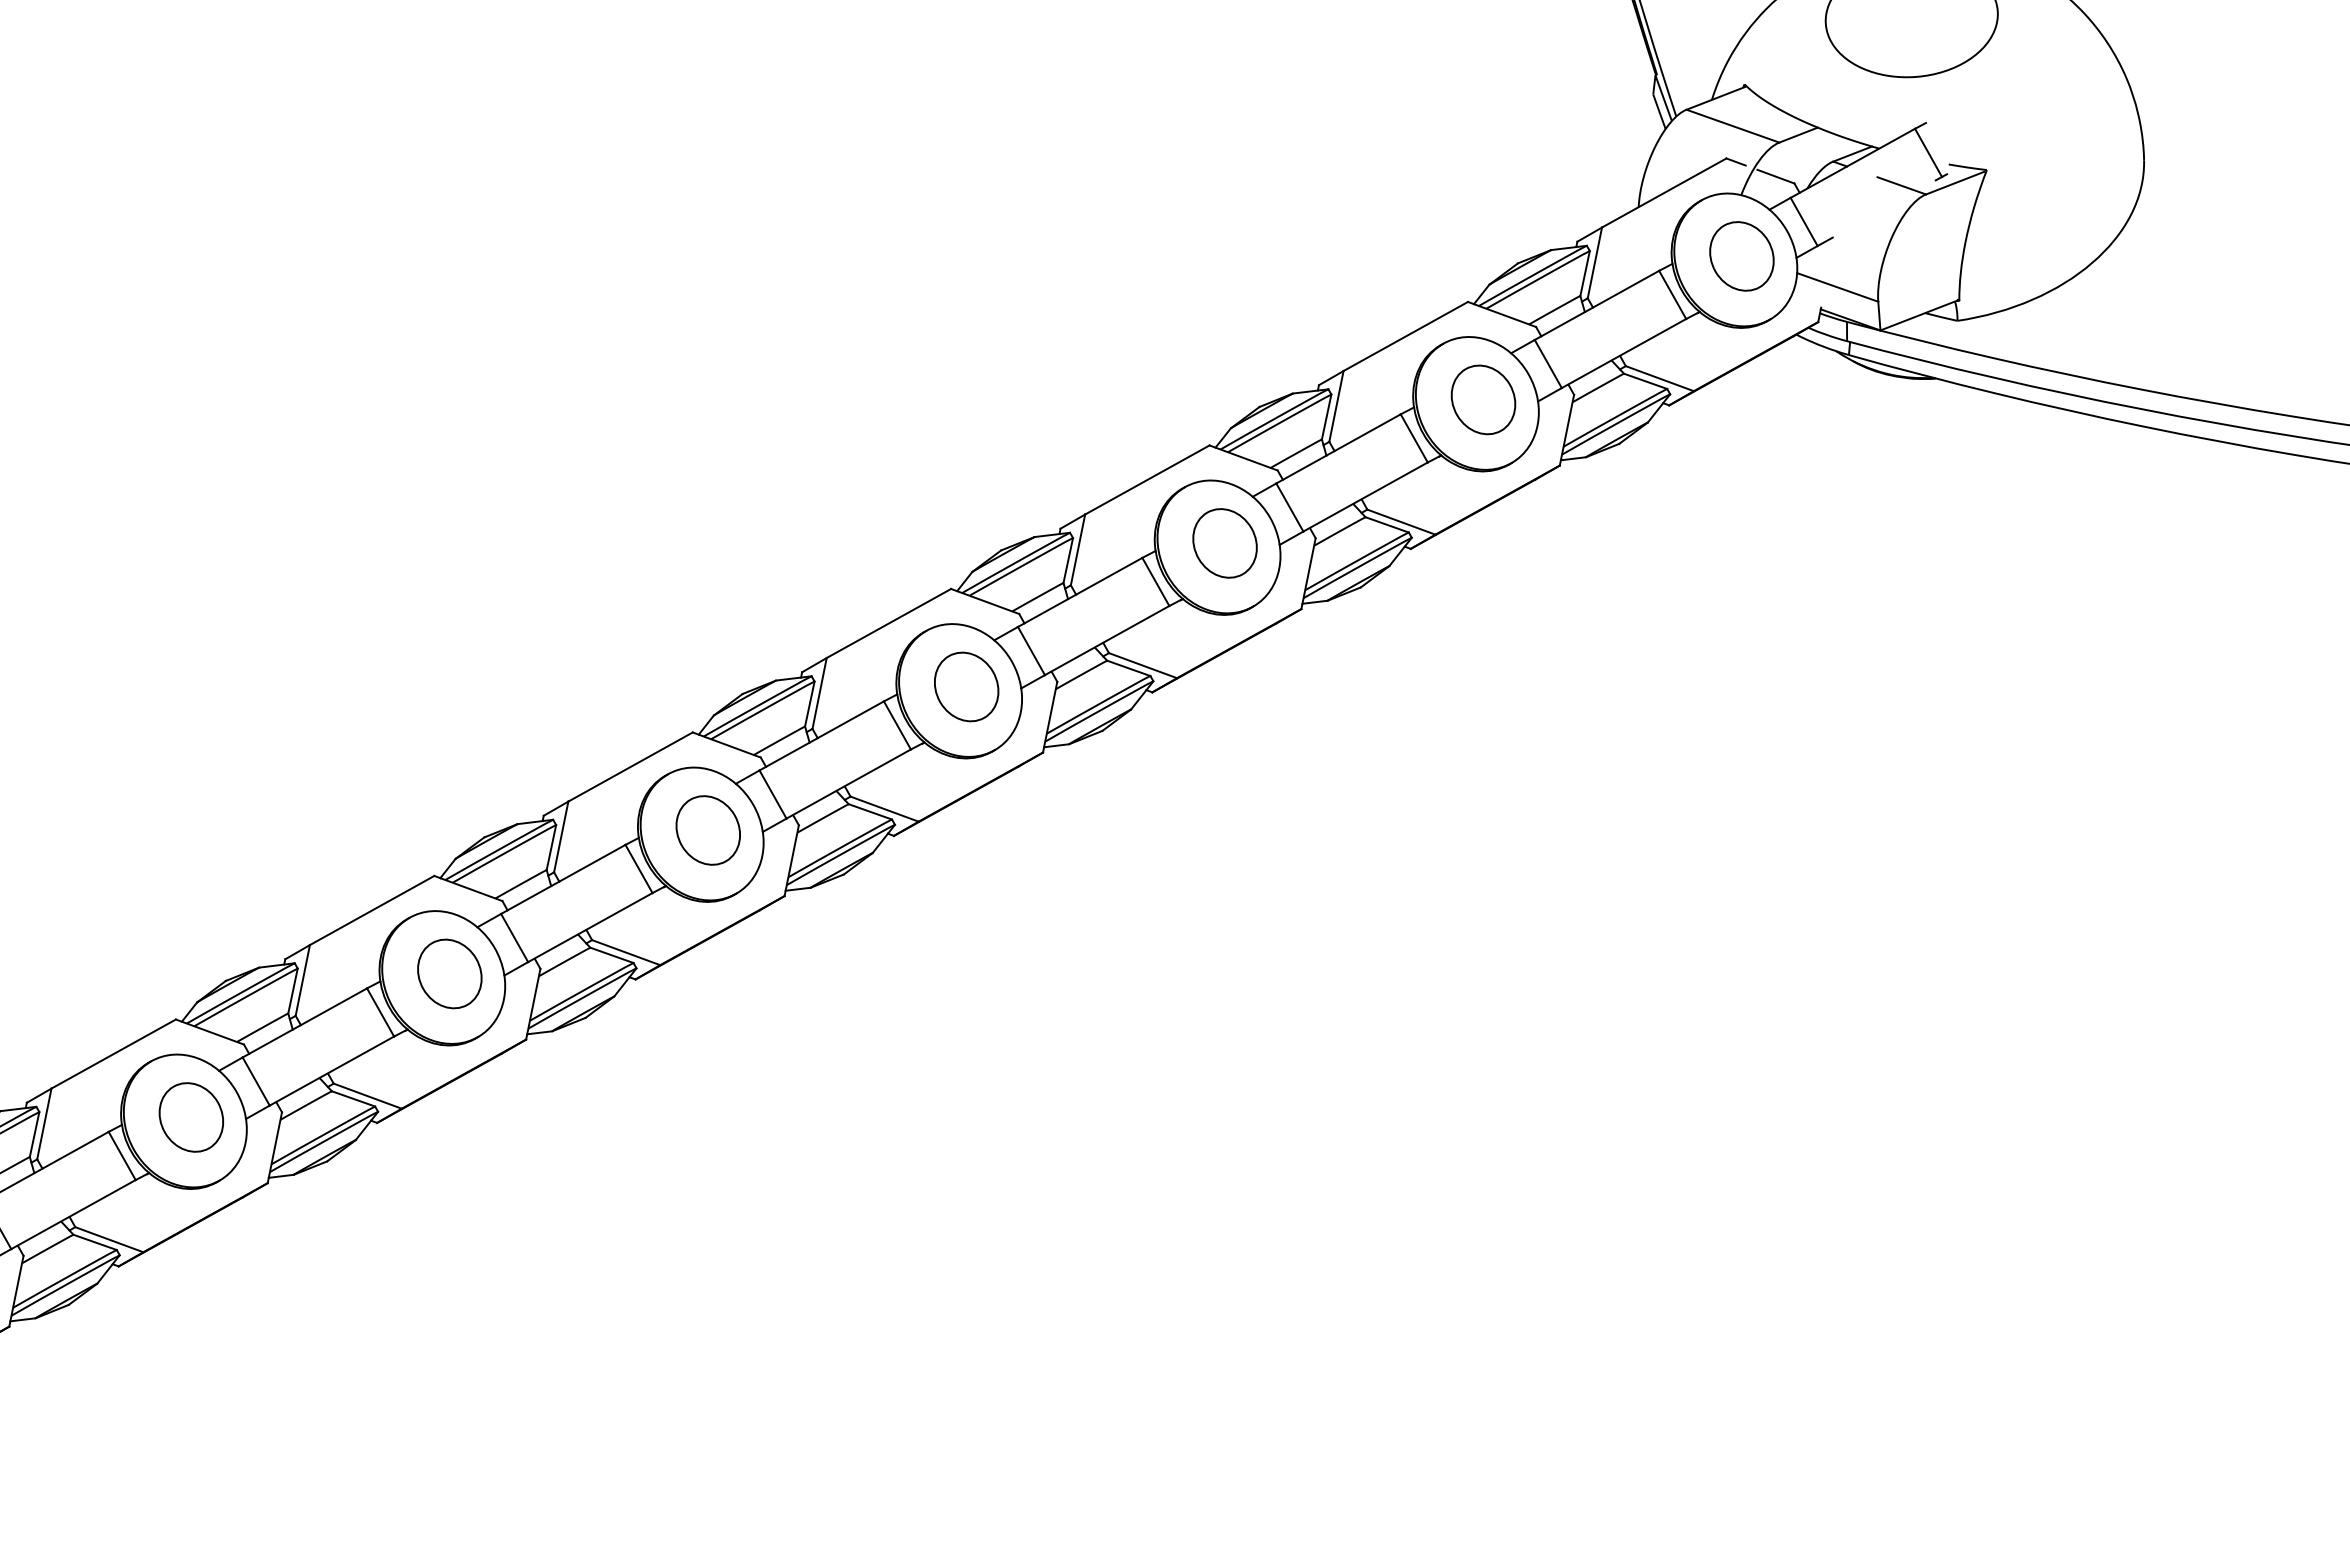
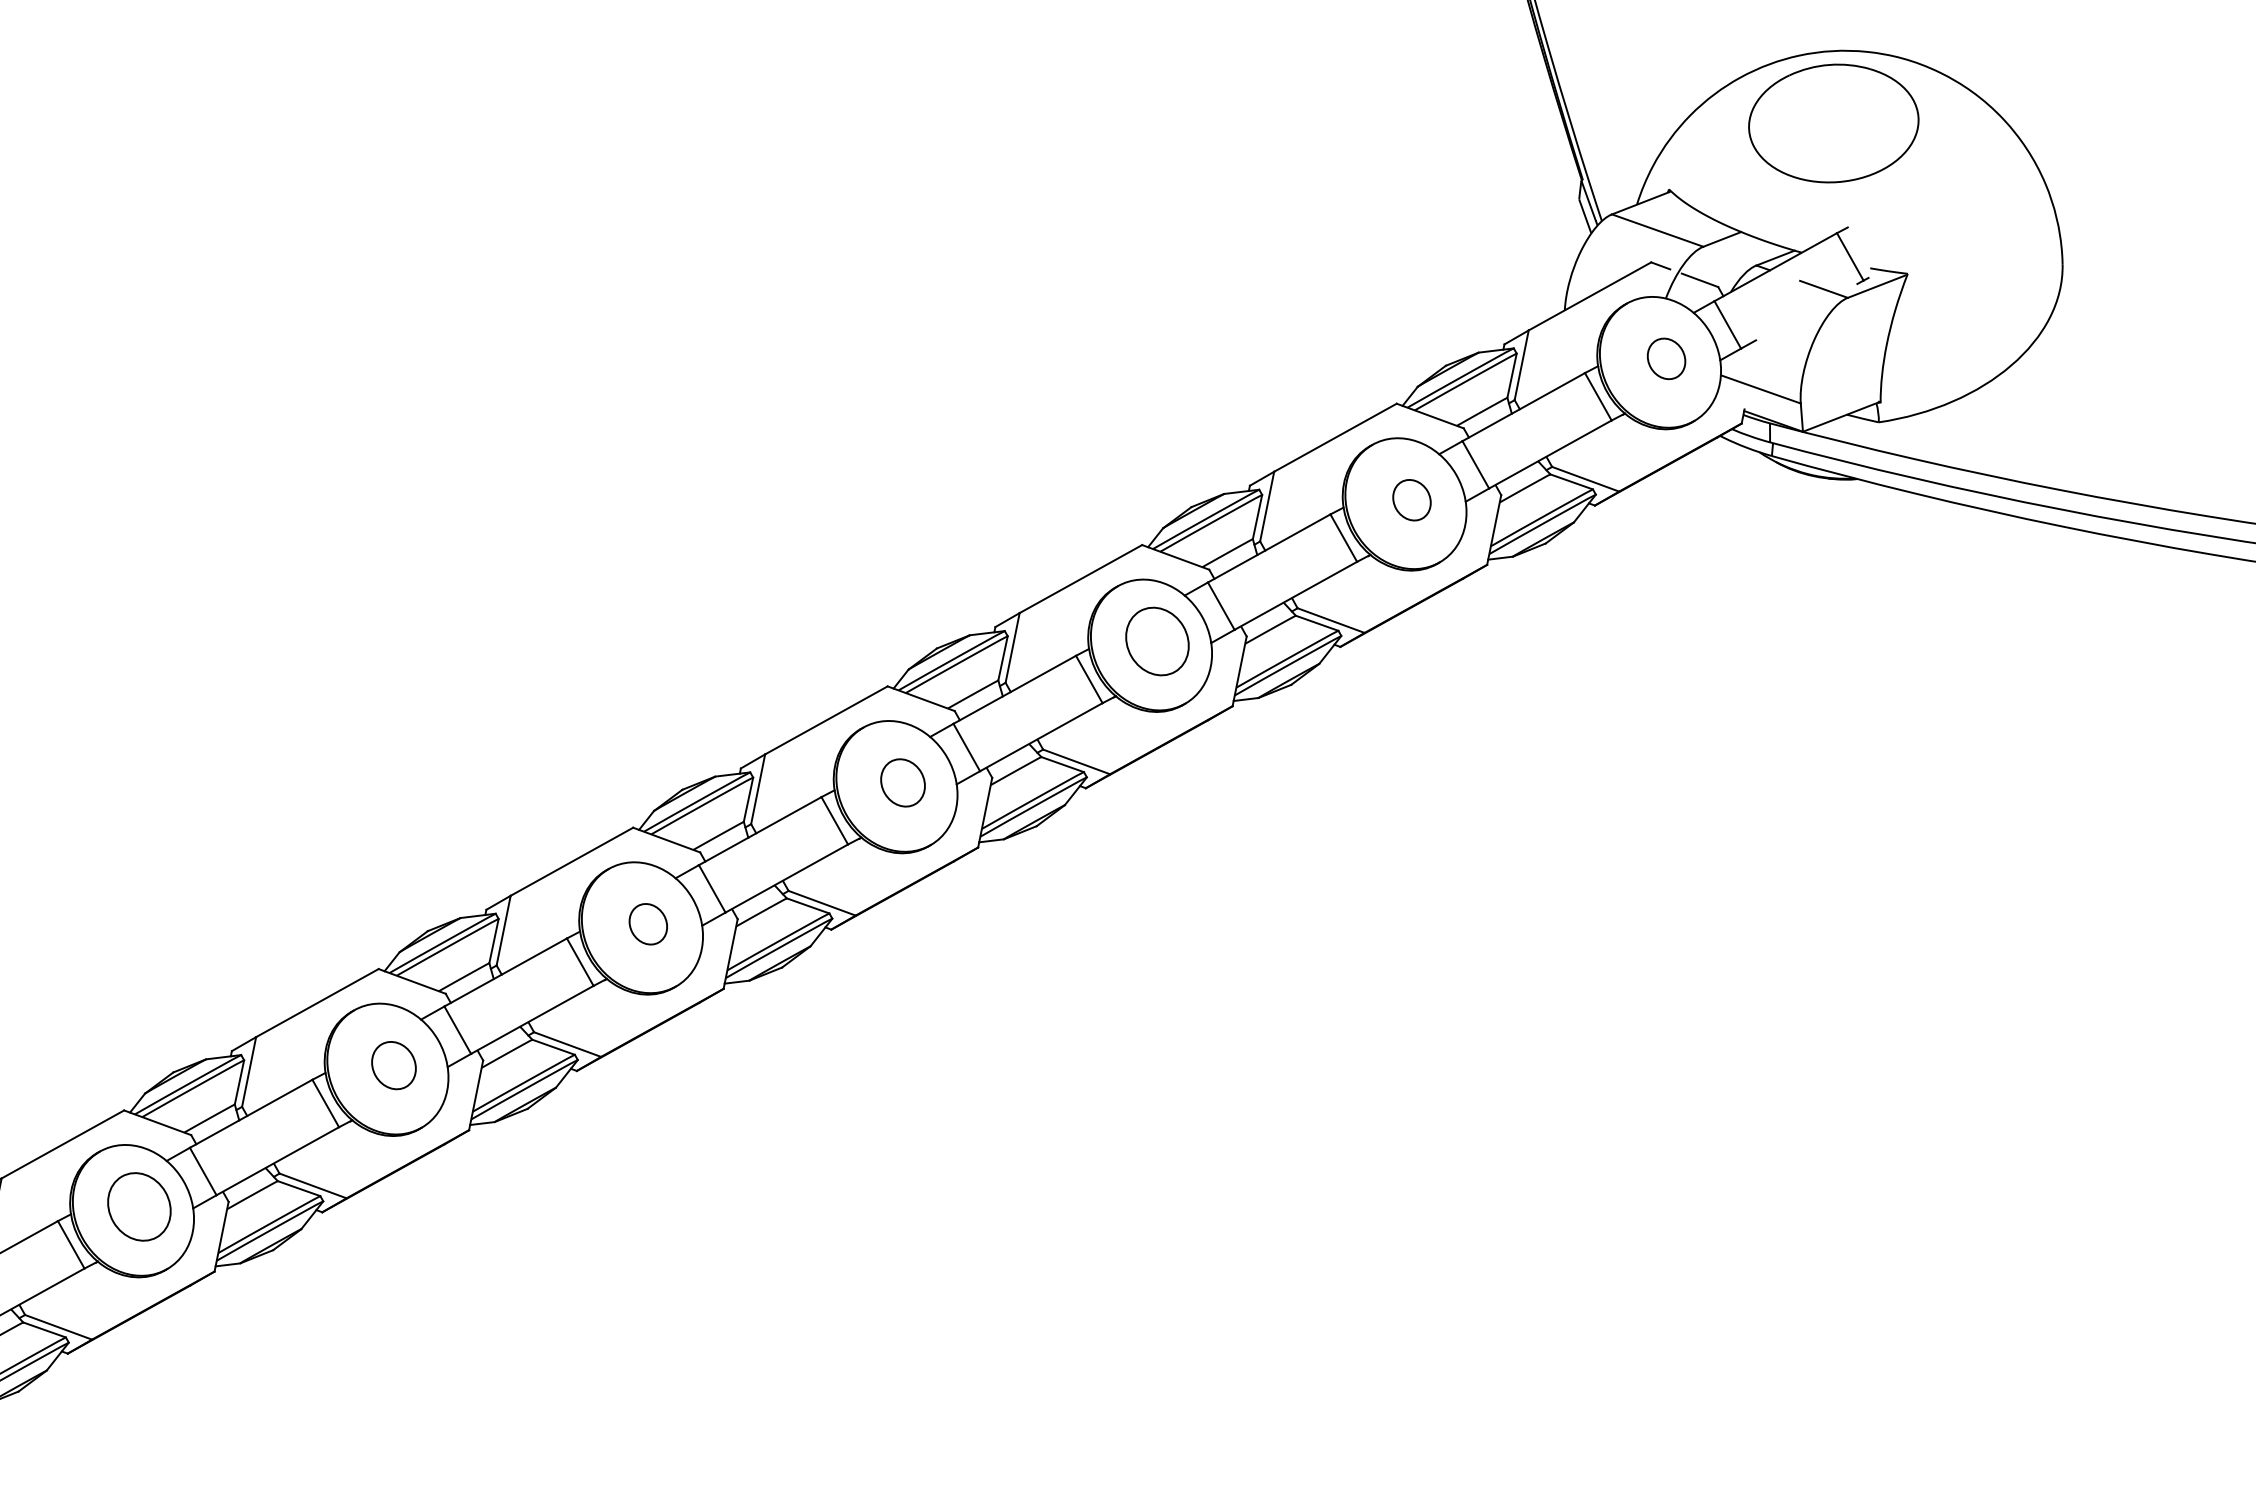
part: (1741, 256) -> (1666, 358), size x0.6
part: (1483, 399) -> (1411, 499), size x0.6
part: (966, 686) -> (902, 782), size x0.7
part: (707, 830) -> (647, 924), size x0.6
part: (449, 973) -> (393, 1065), size x0.7

